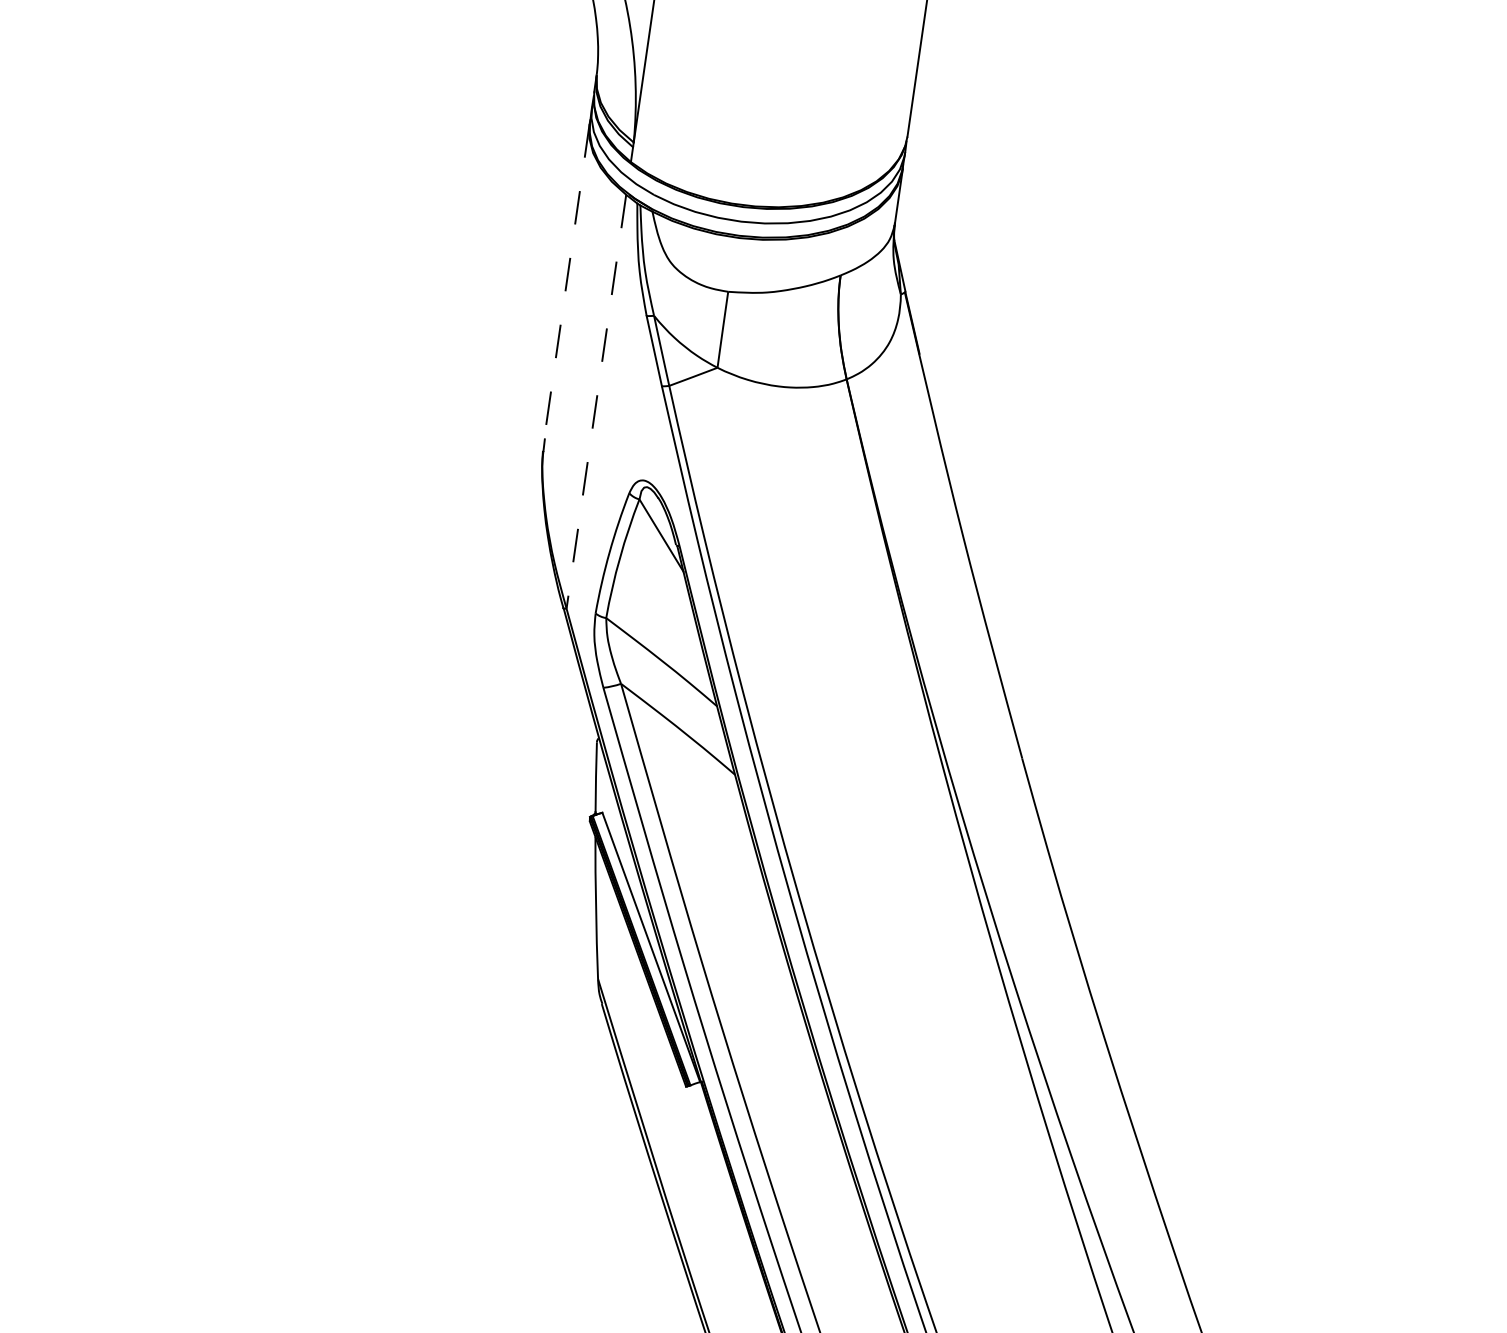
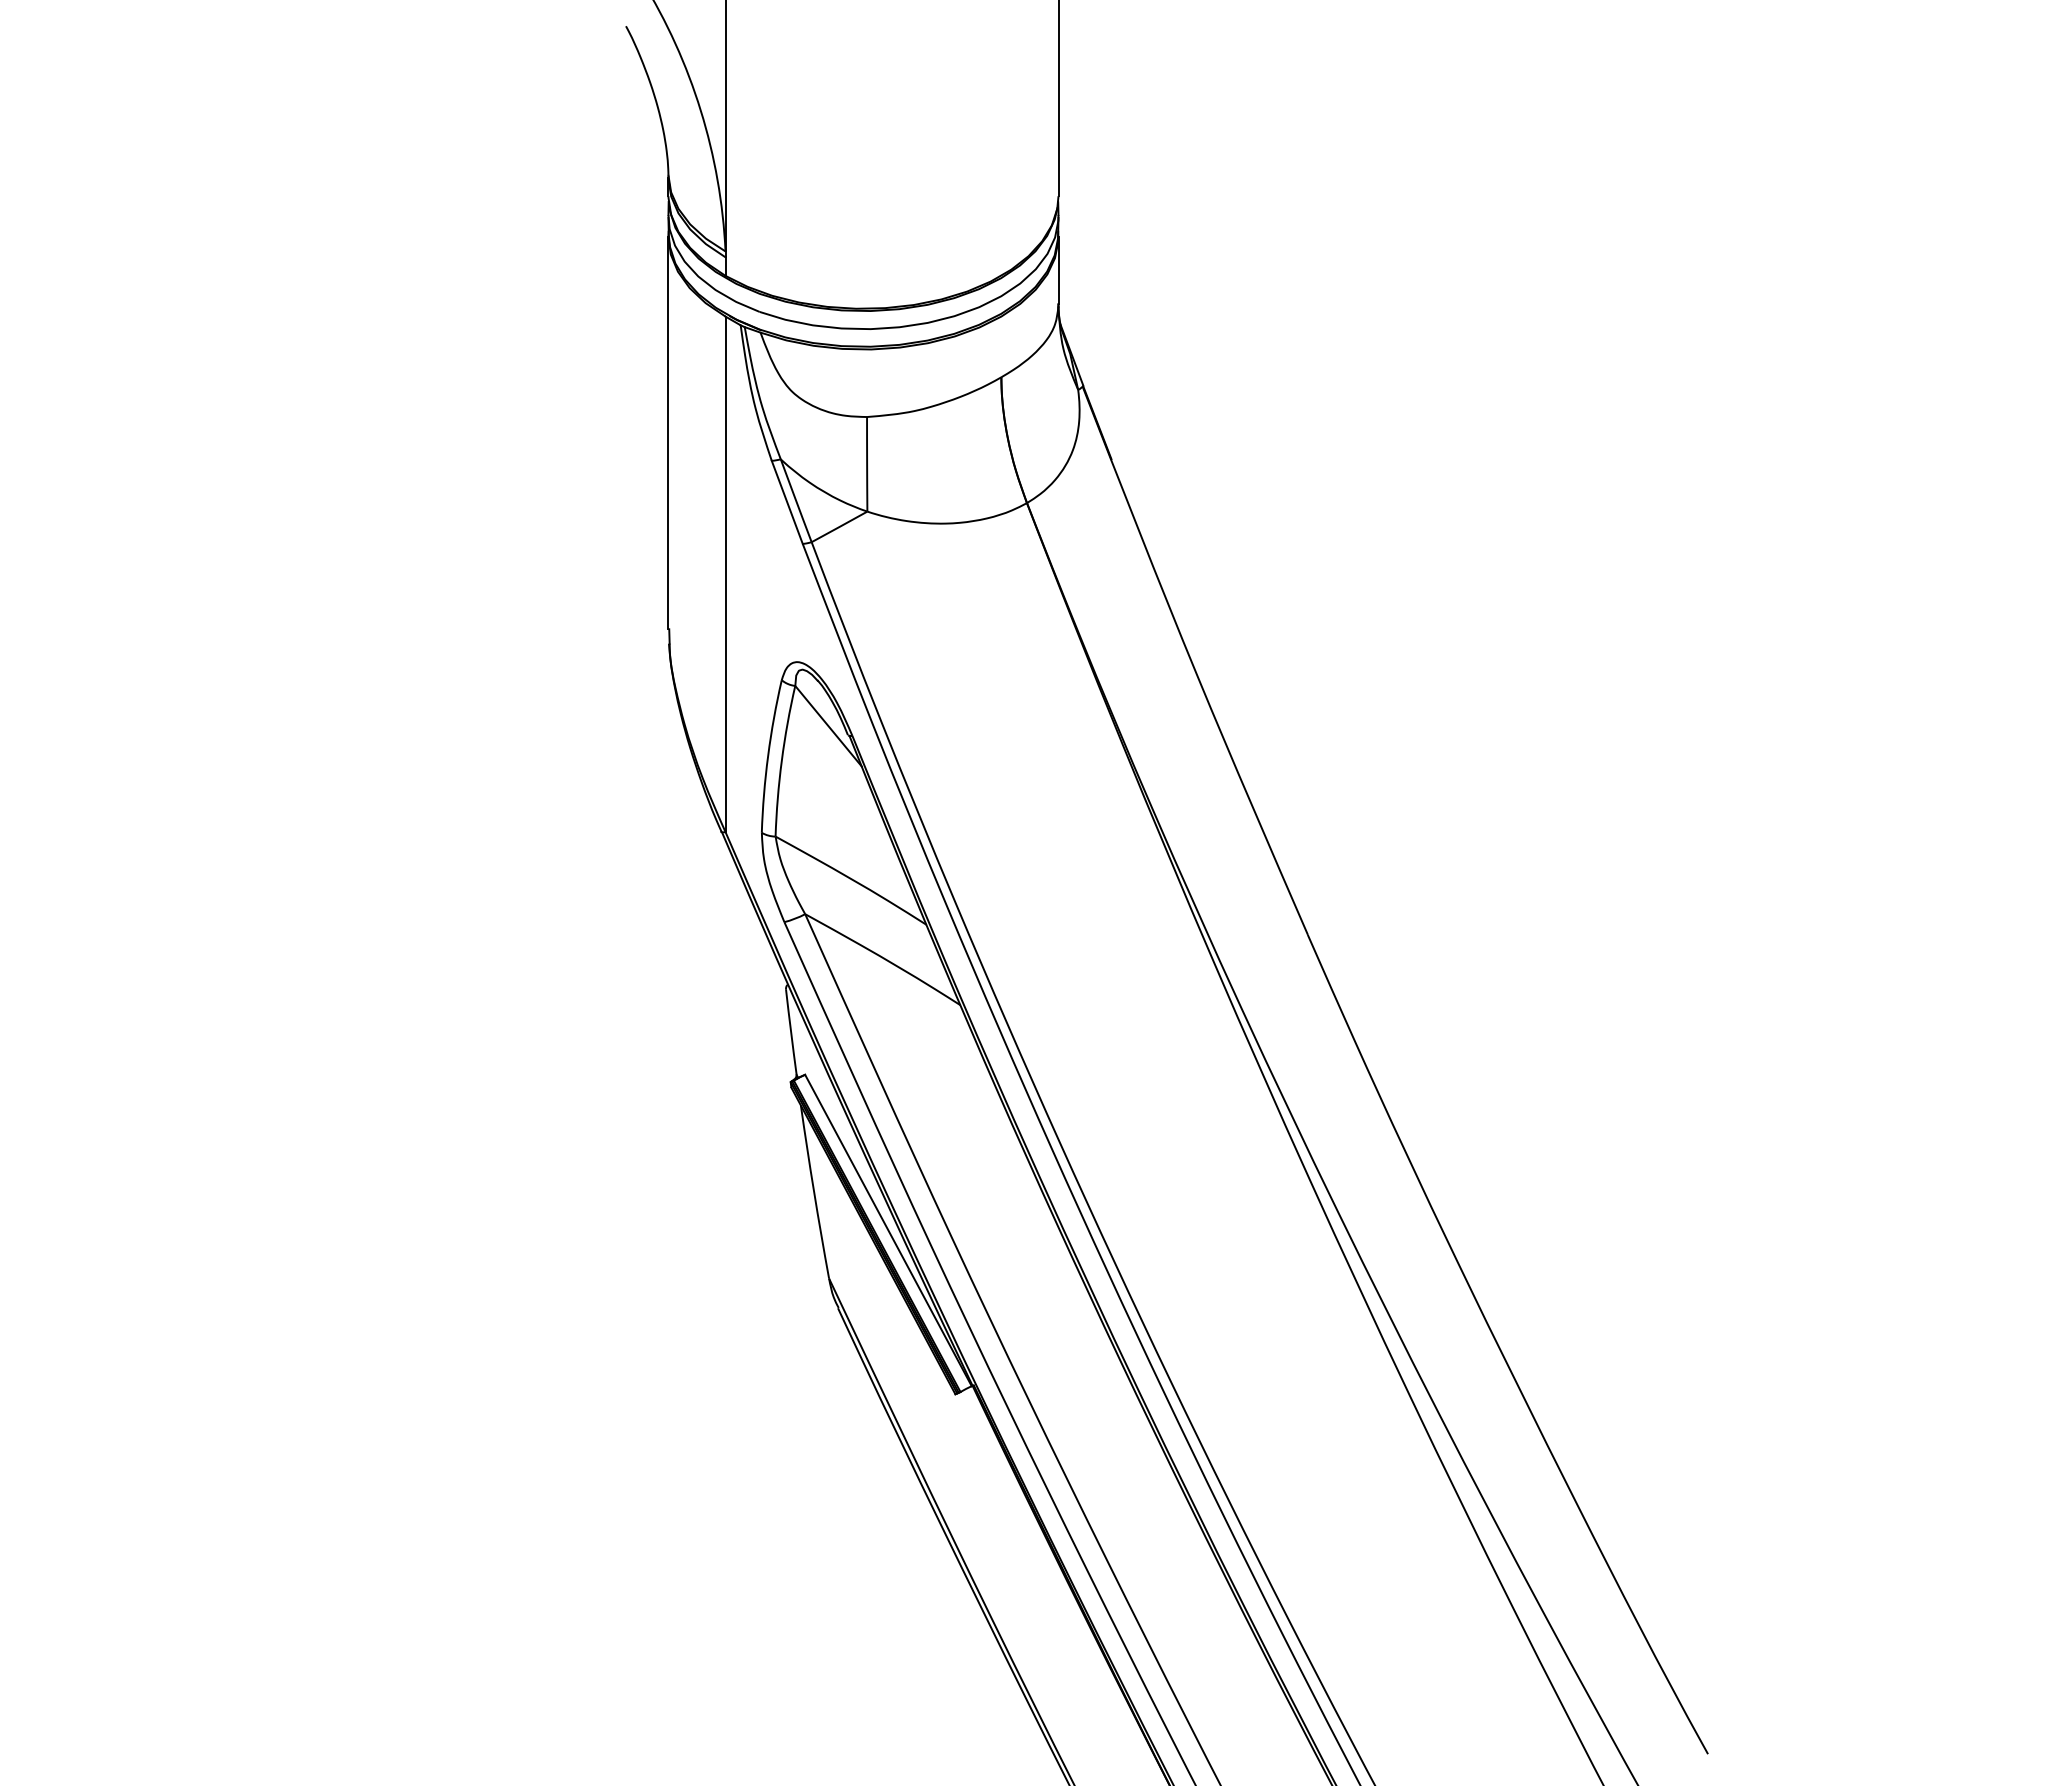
line: (566, 282) -> (668, 433), dashed -> solid
line: (596, 401) -> (725, 574), dashed -> solid

